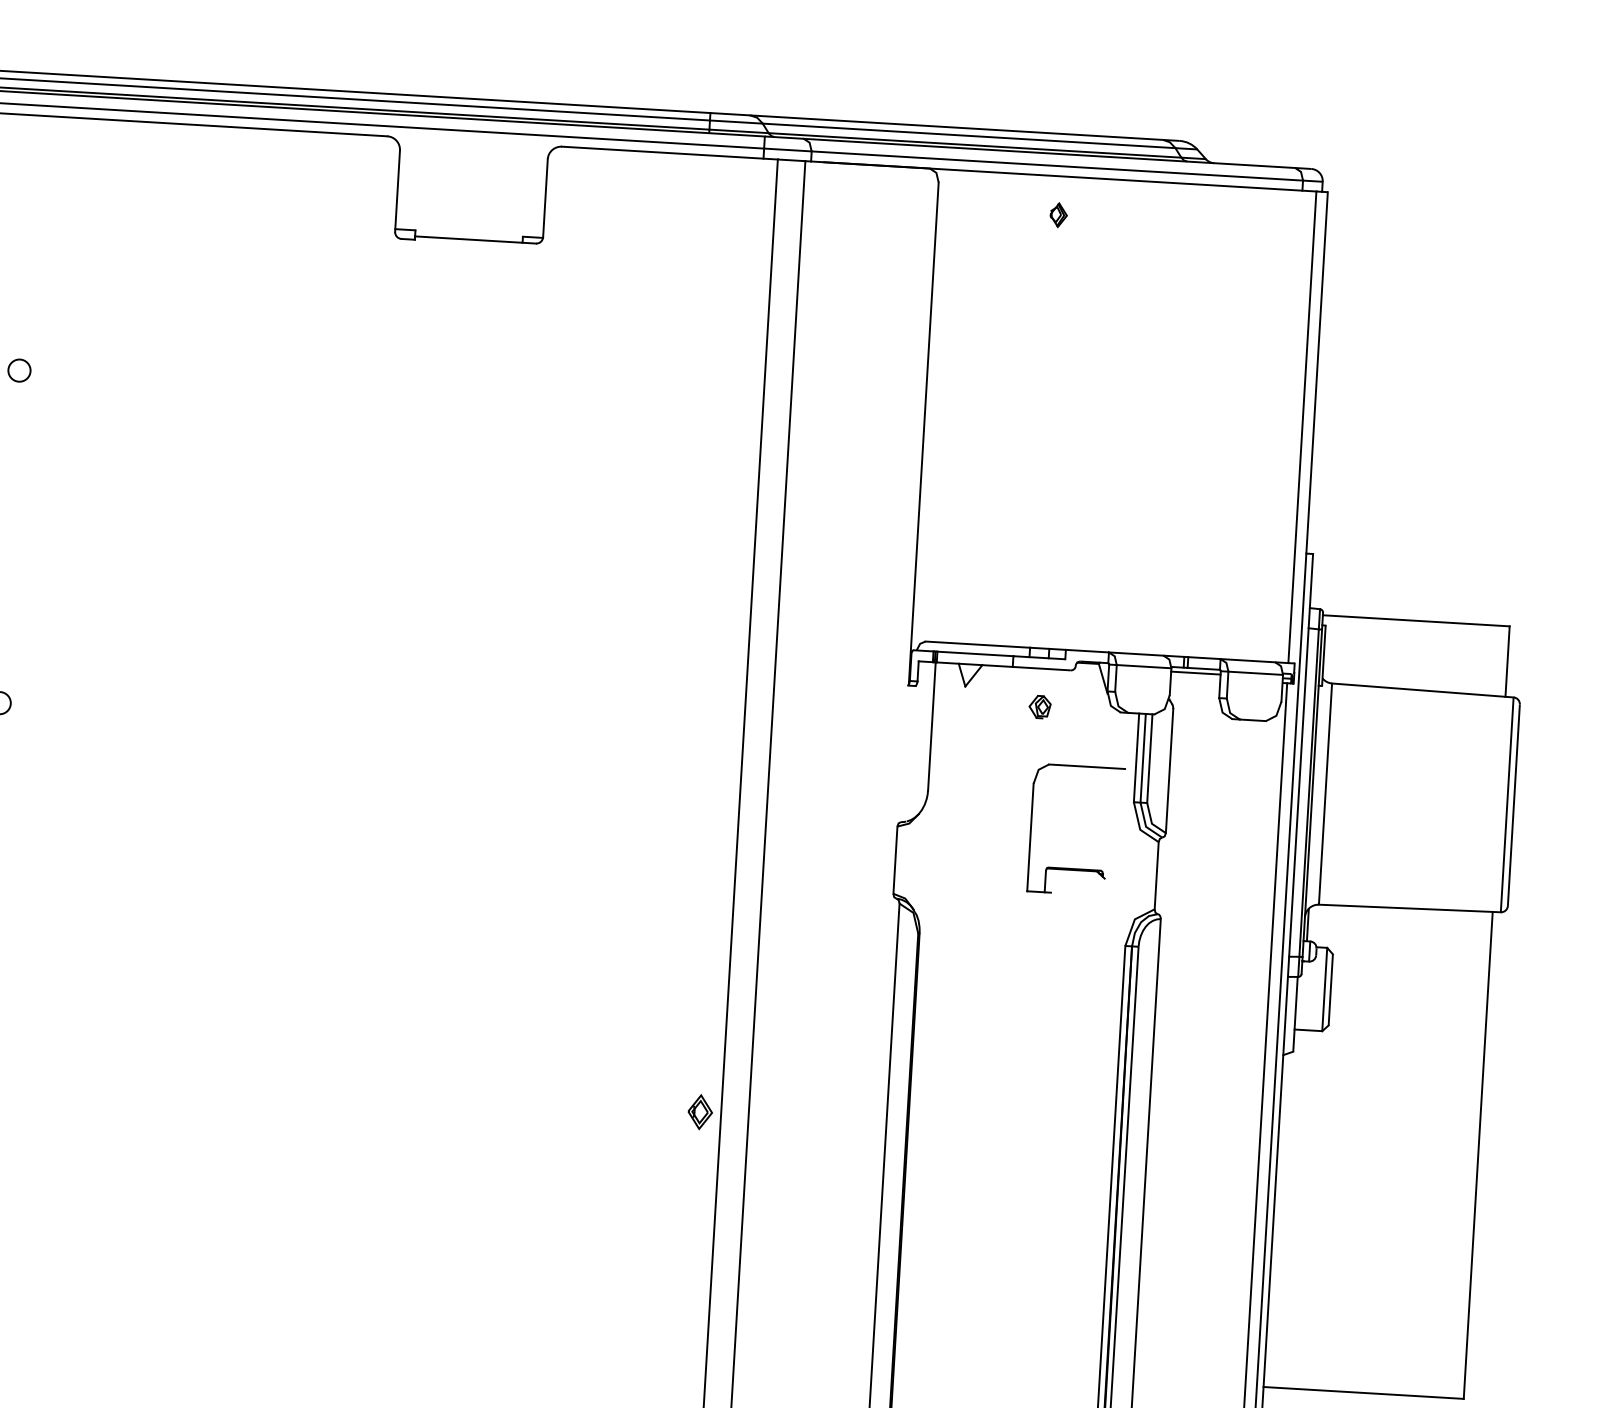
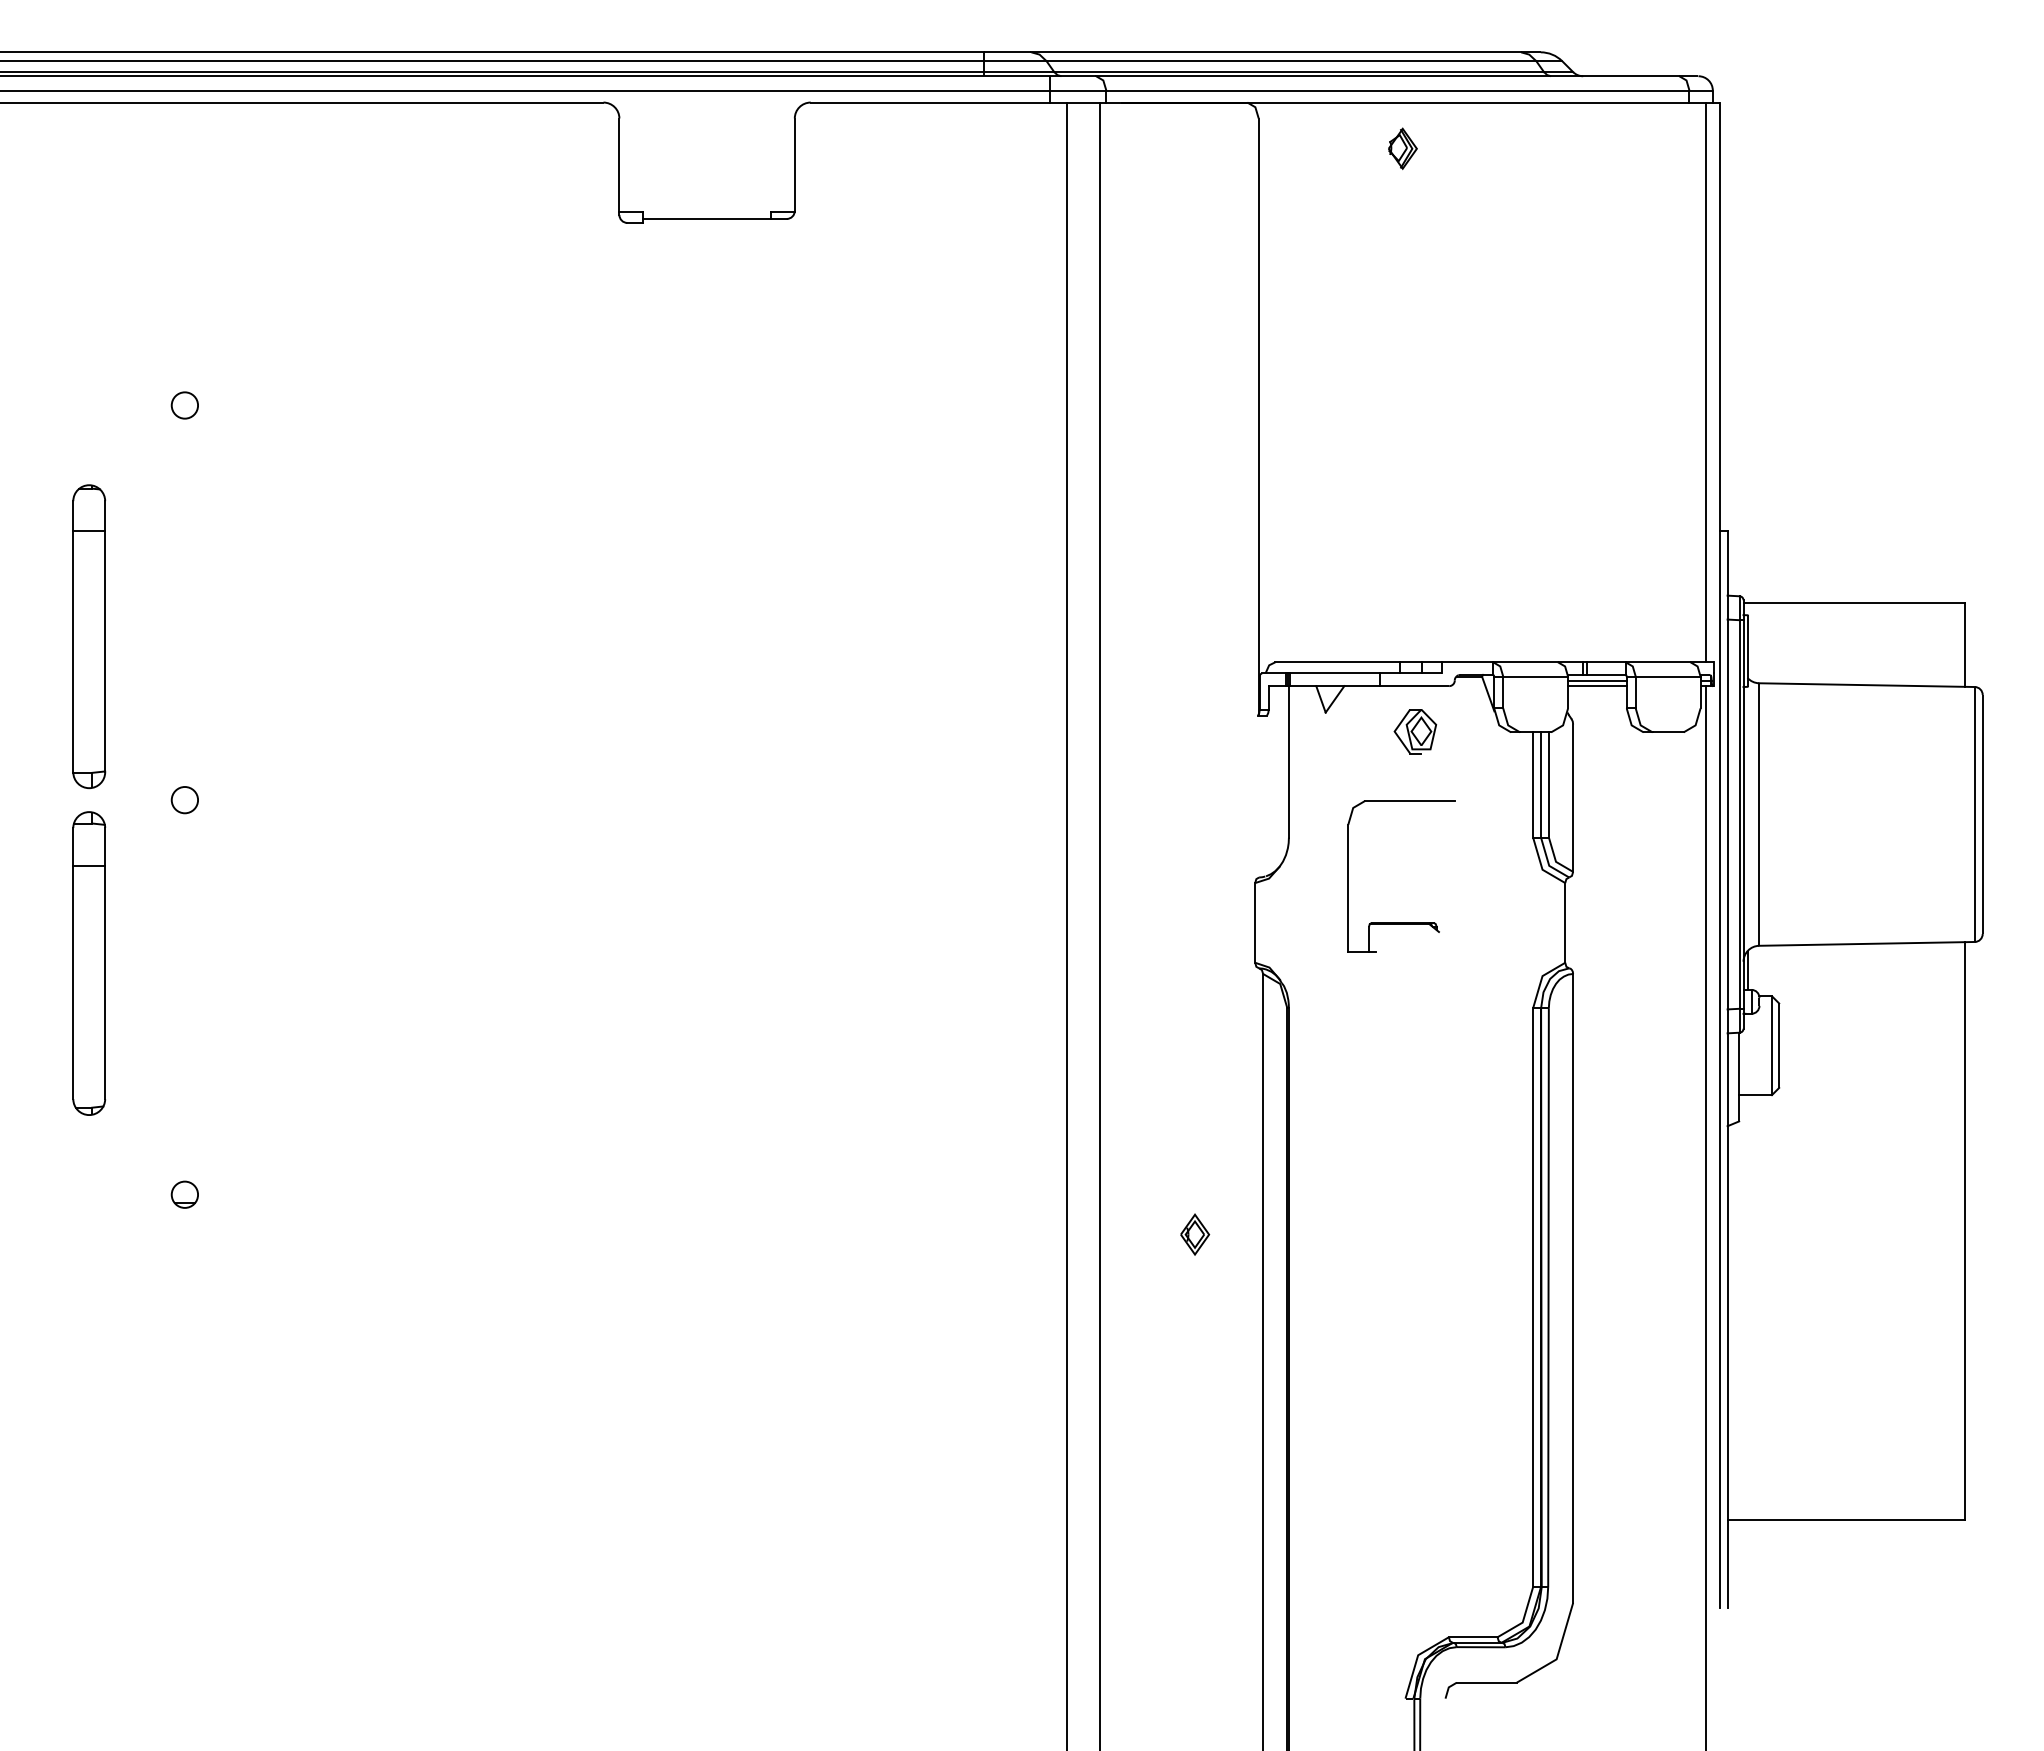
part: (1058, 215) -> (1402, 148), size x1.43
line: (1195, 678) -> (1597, 686), added
part: (1040, 706) -> (1415, 731), size x1.67
part: (1073, 868) -> (1401, 922), moved
part: (700, 1112) -> (1195, 1234), moved

